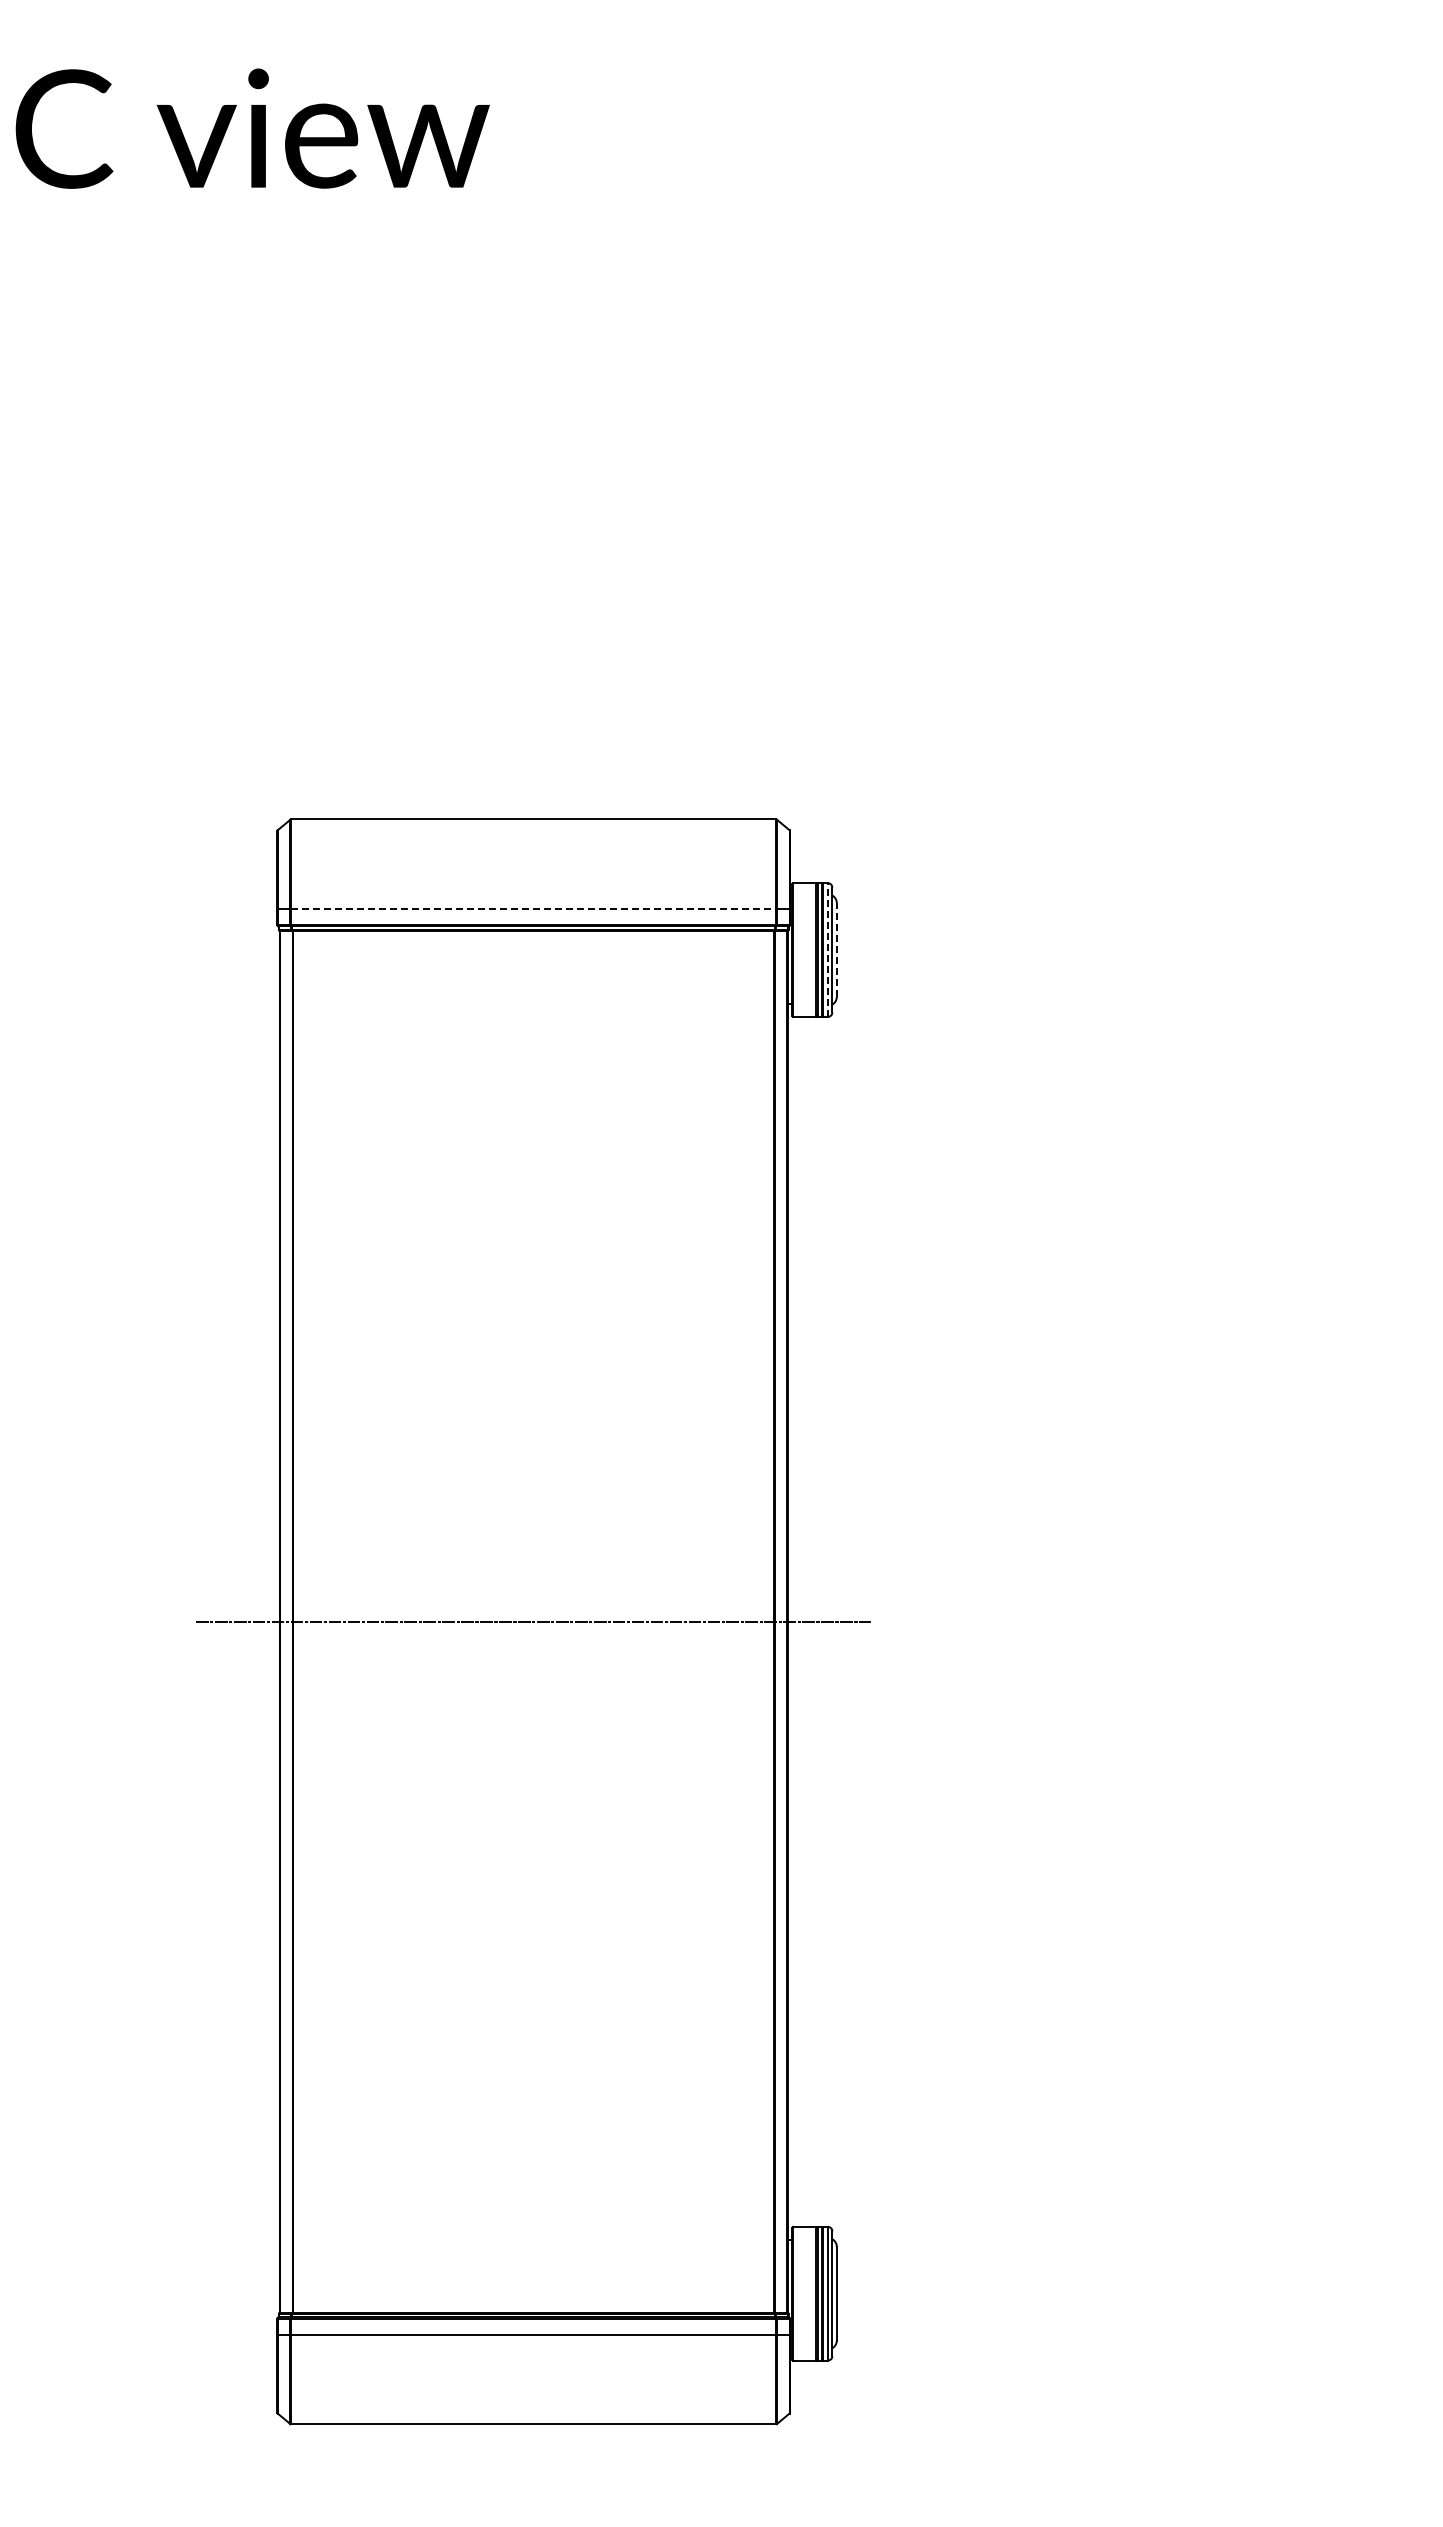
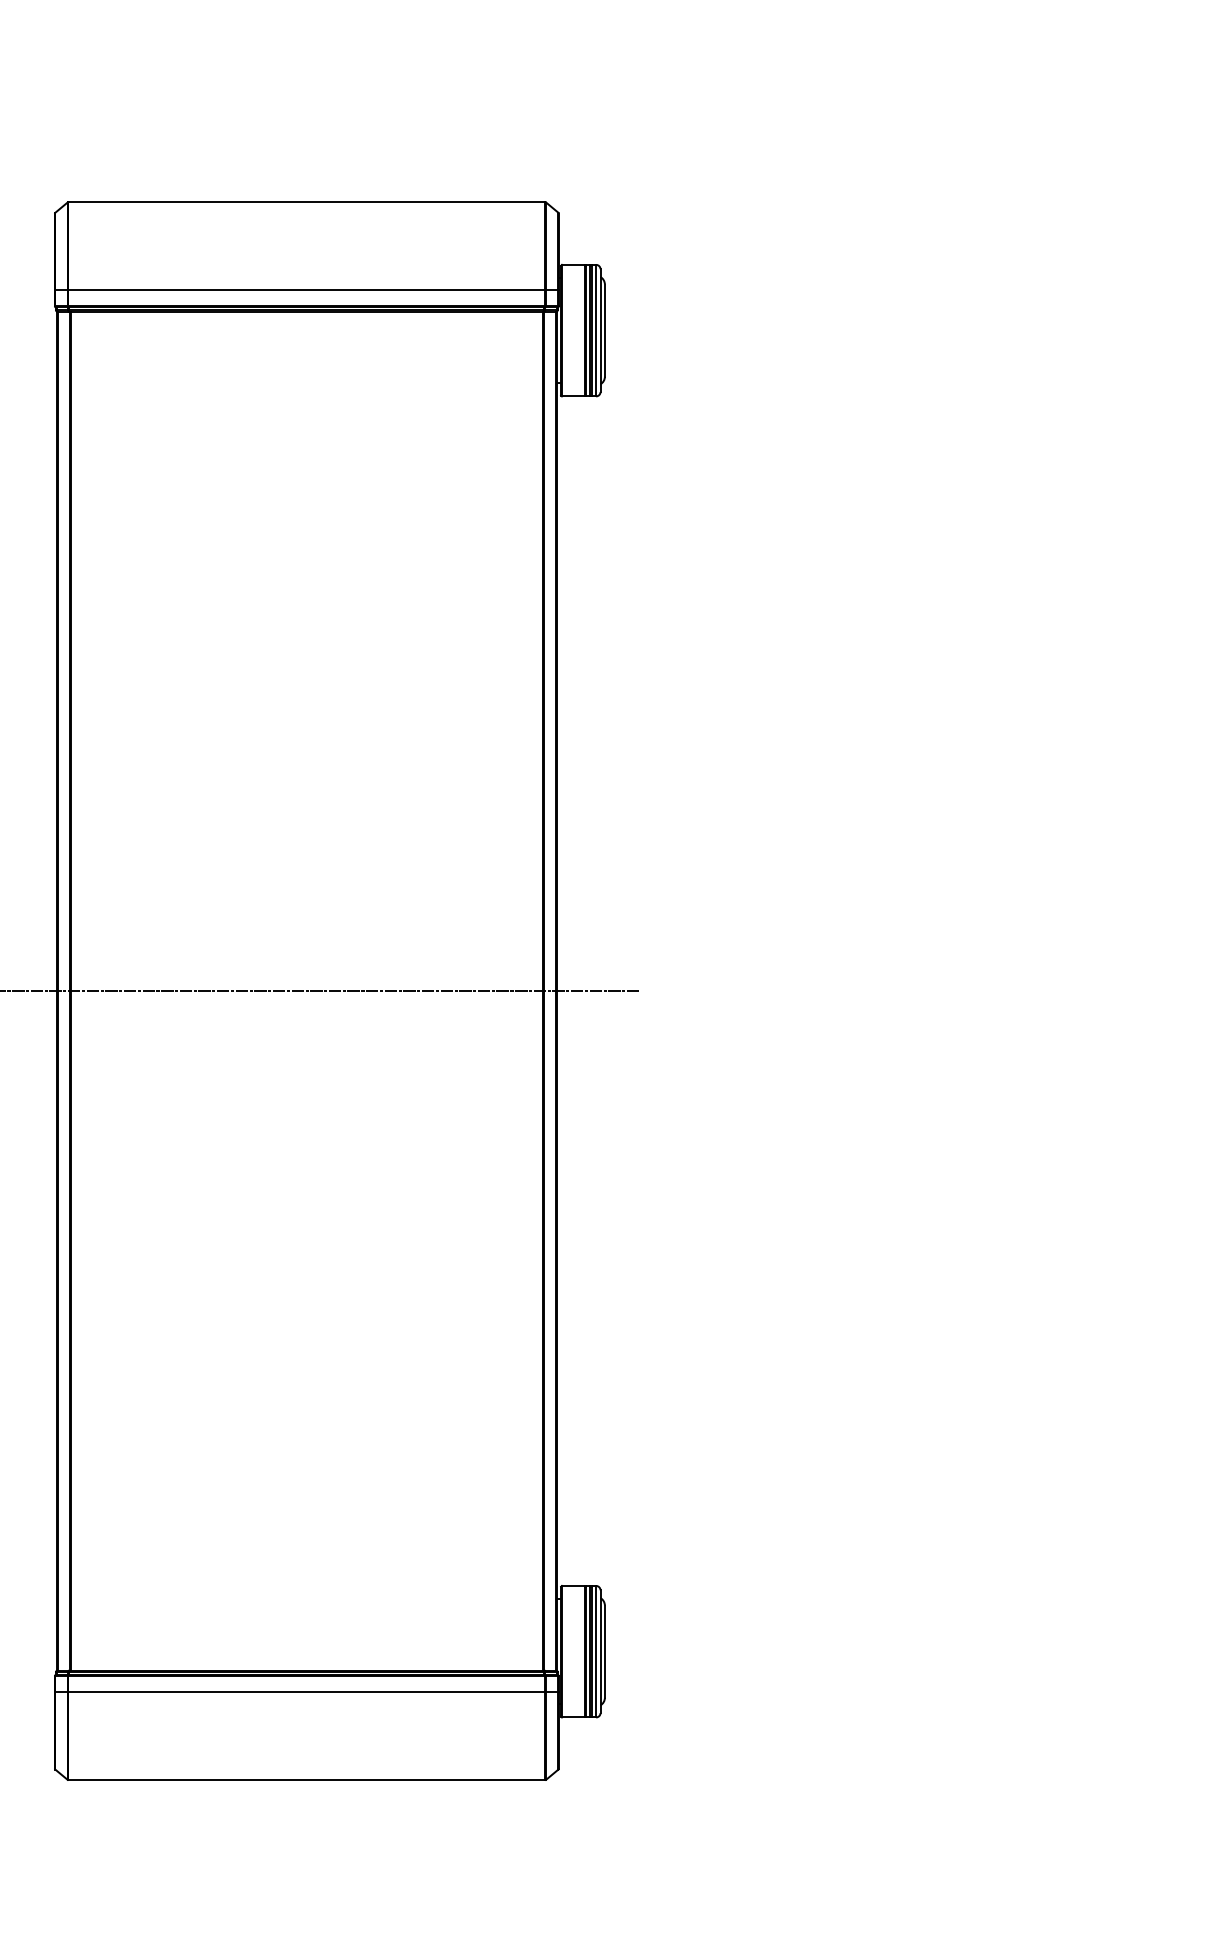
line: (534, 908) -> (307, 289), dashed -> solid
line: (827, 950) -> (595, 331), dashed -> solid
line: (836, 950) -> (604, 331), dashed -> solid

